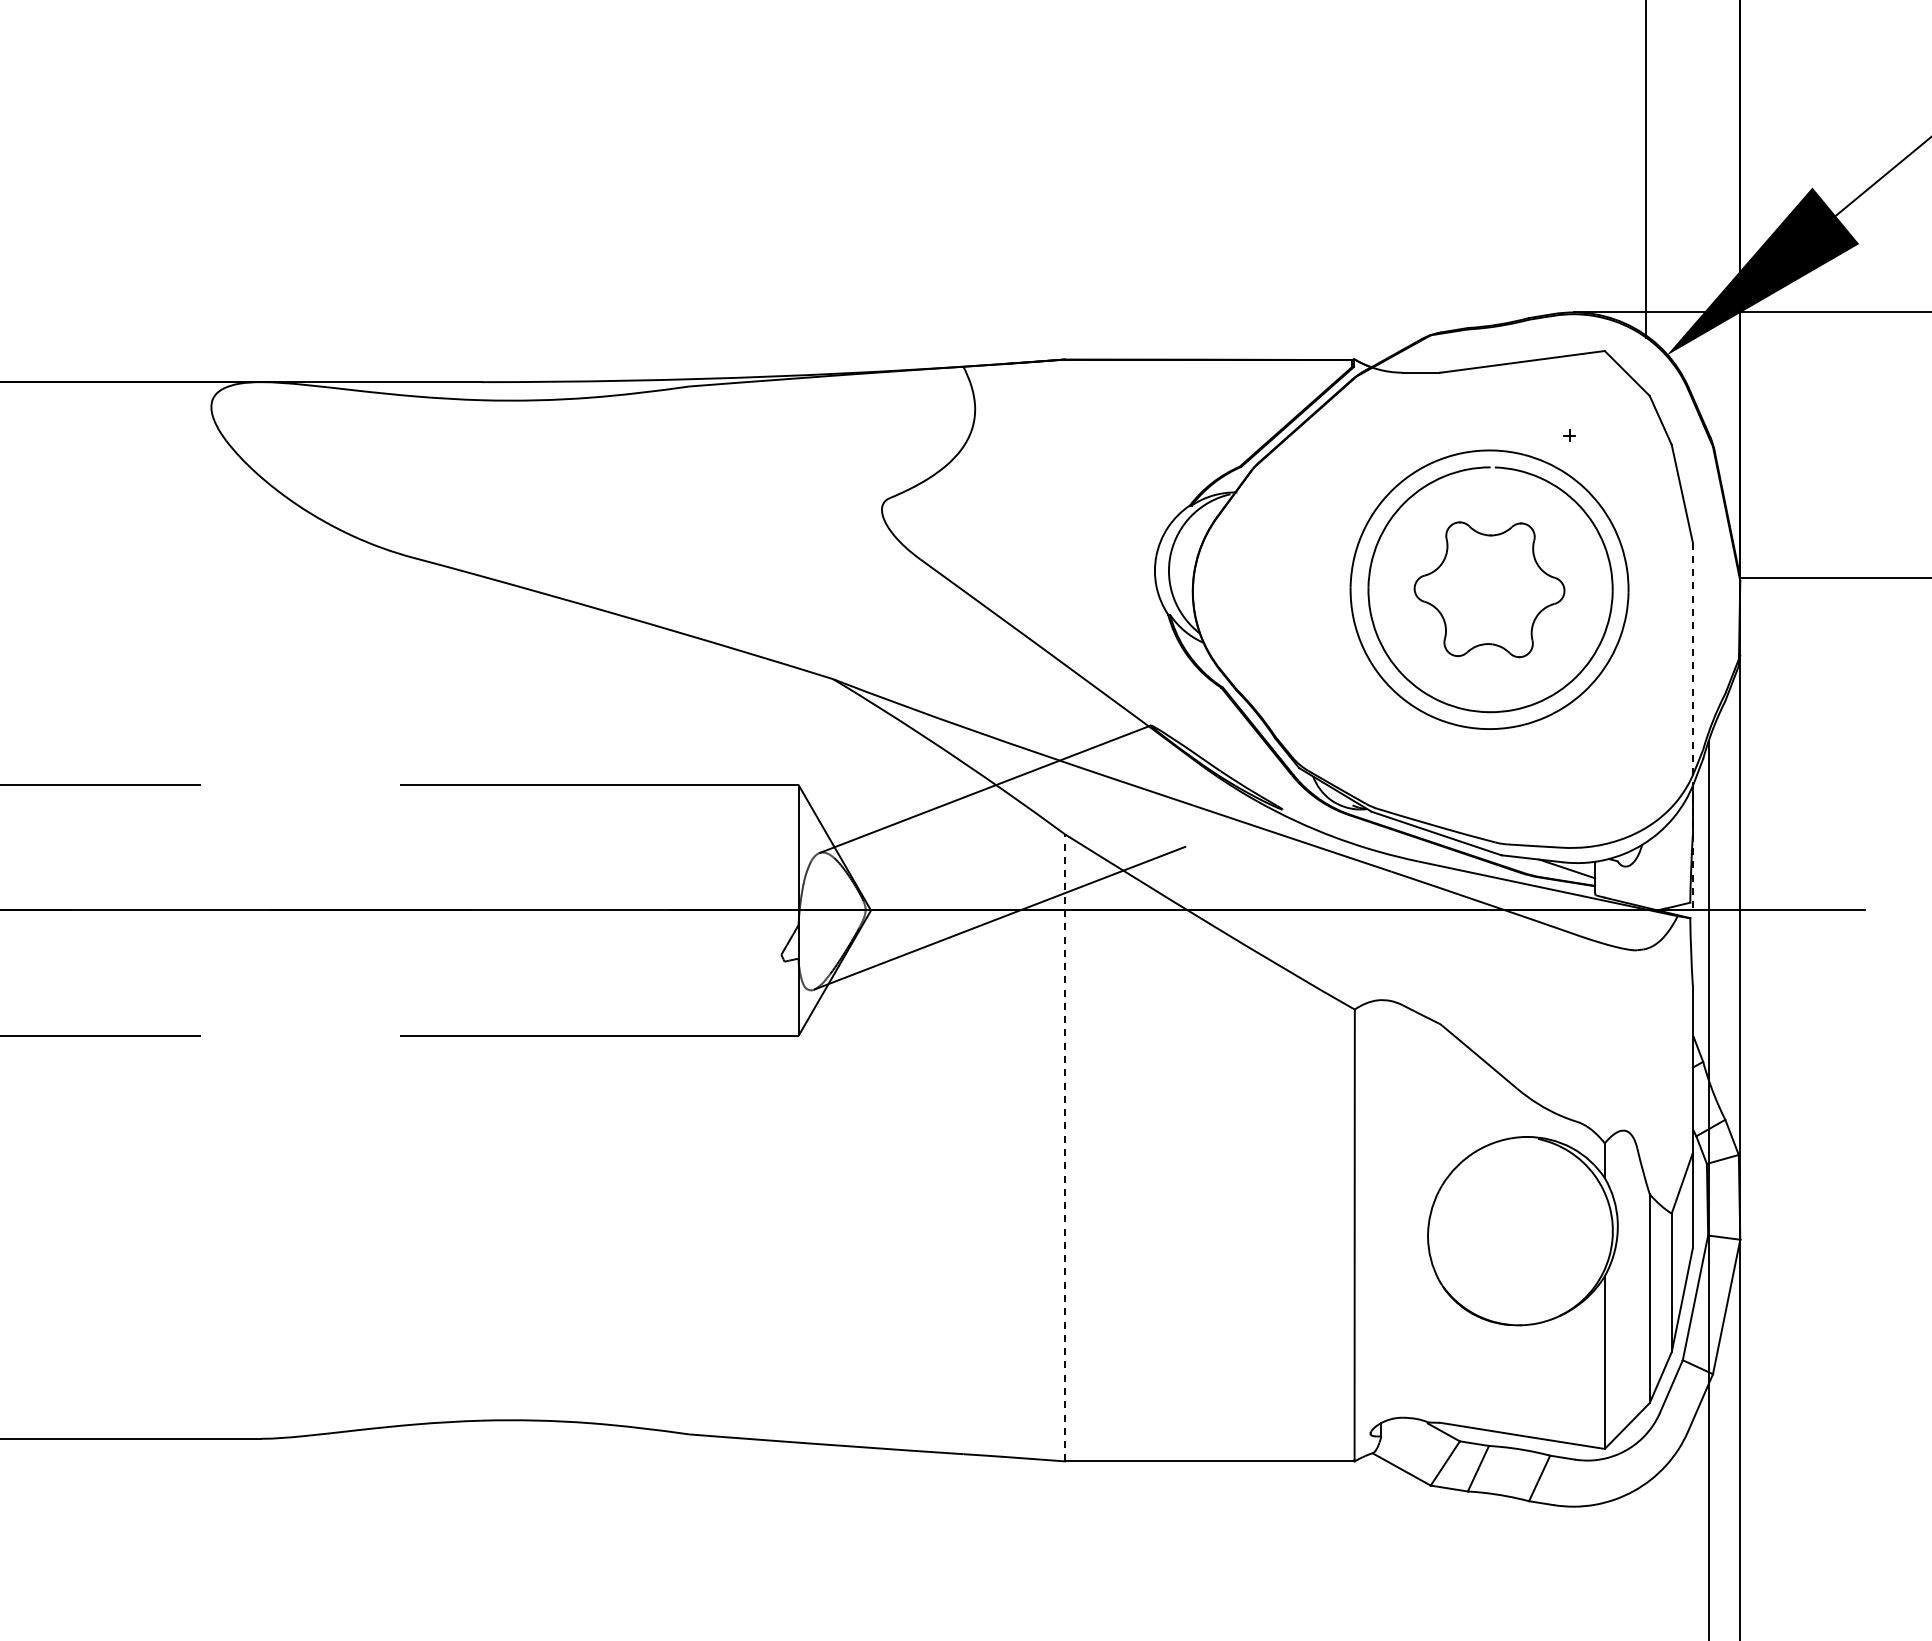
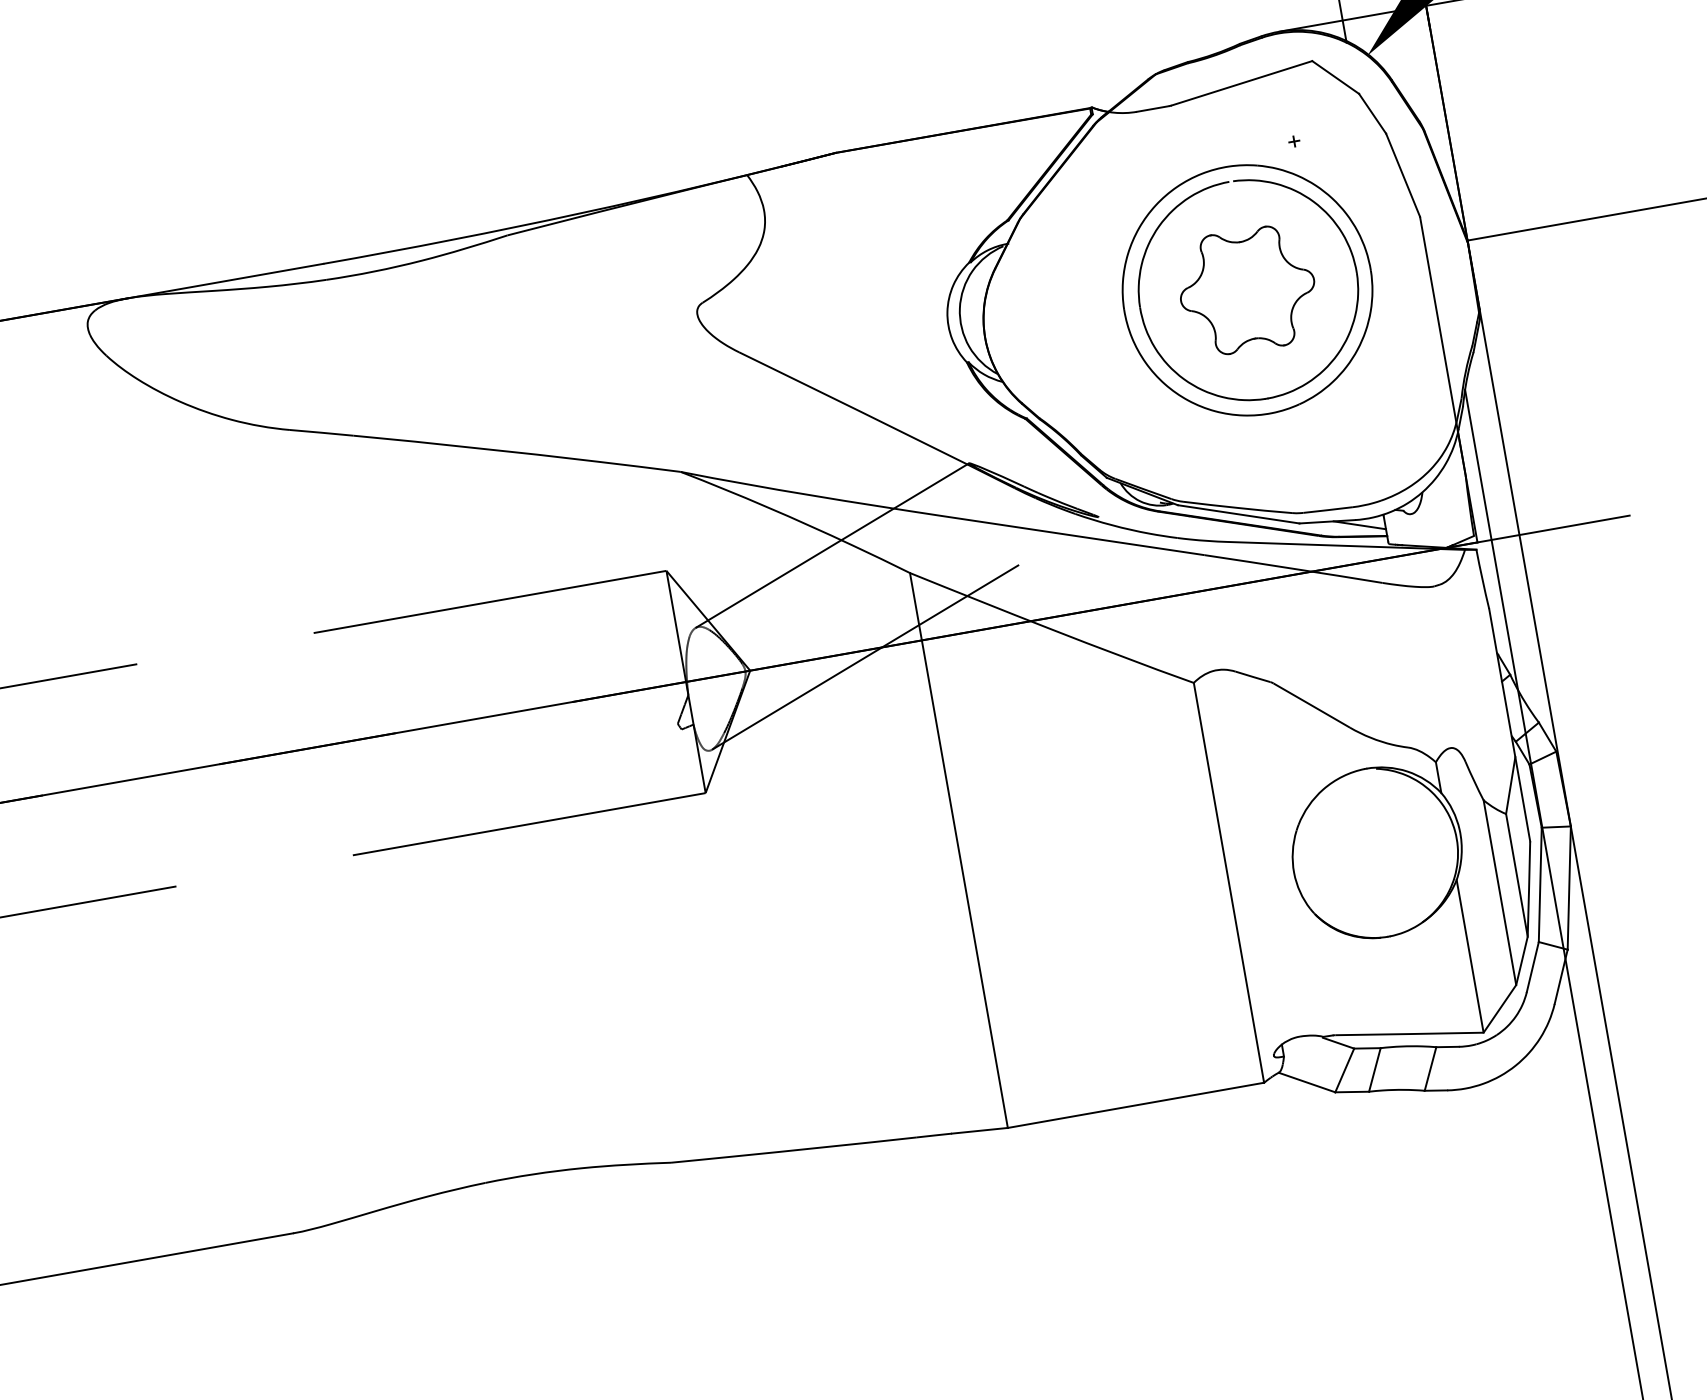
line: (1692, 726) -> (1448, 379), dashed -> solid
line: (1065, 1147) -> (959, 850), dashed -> solid

